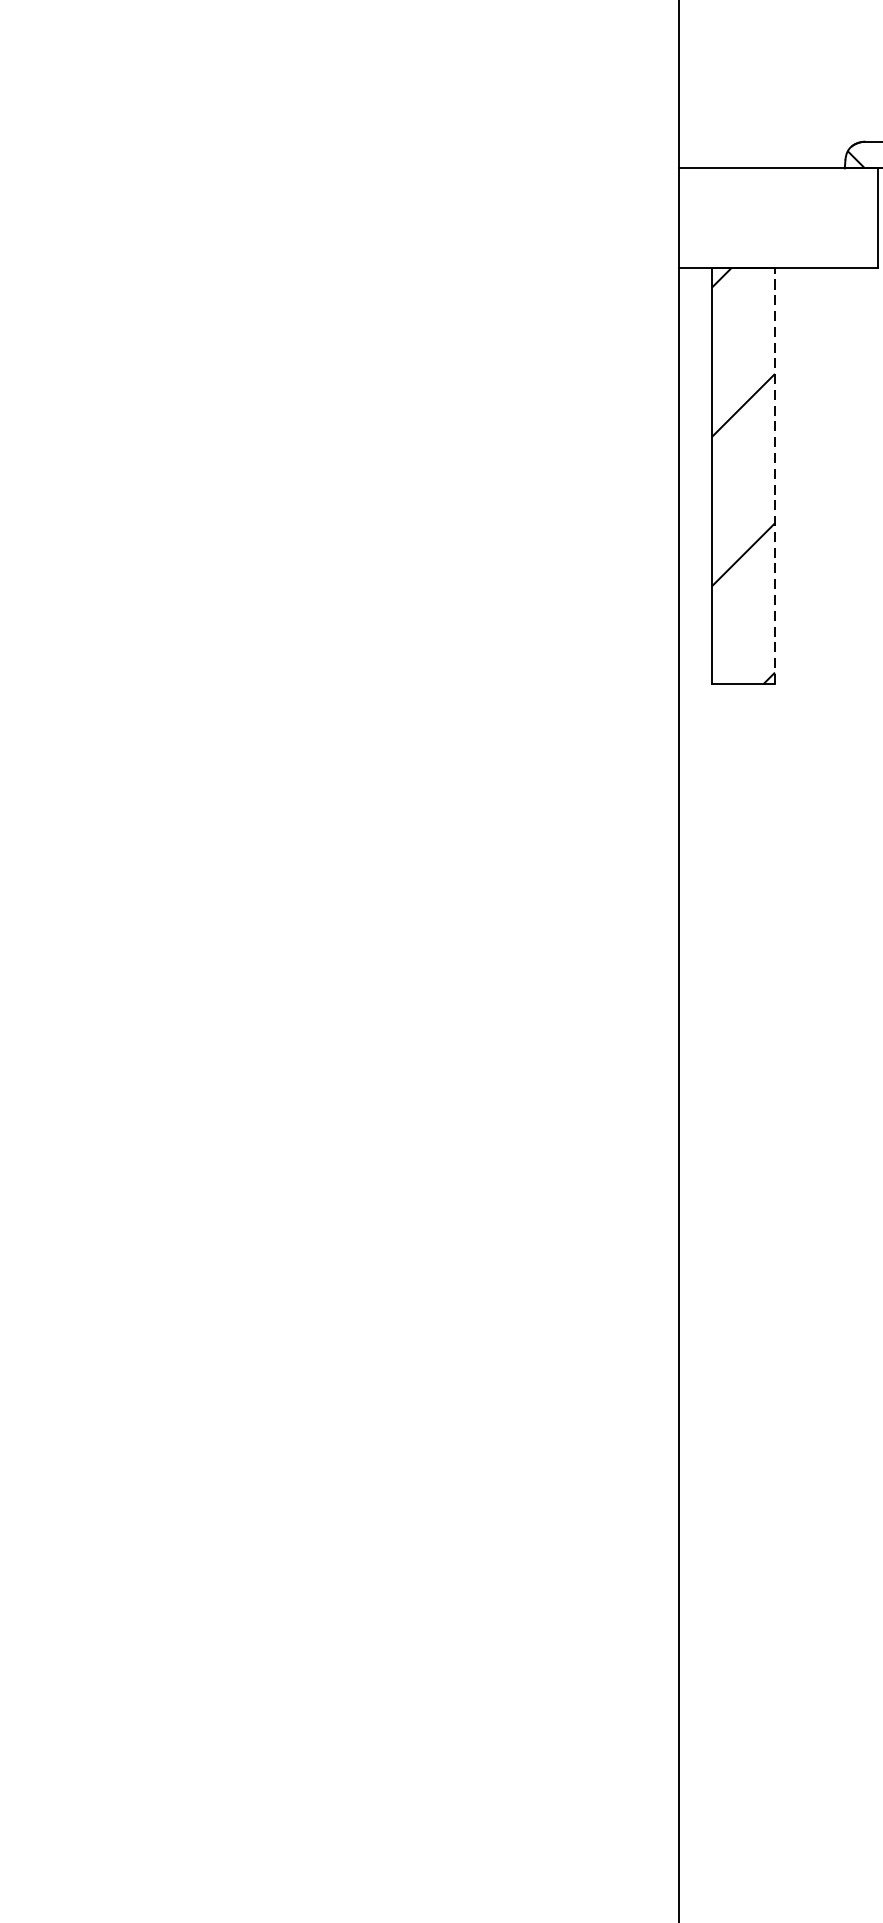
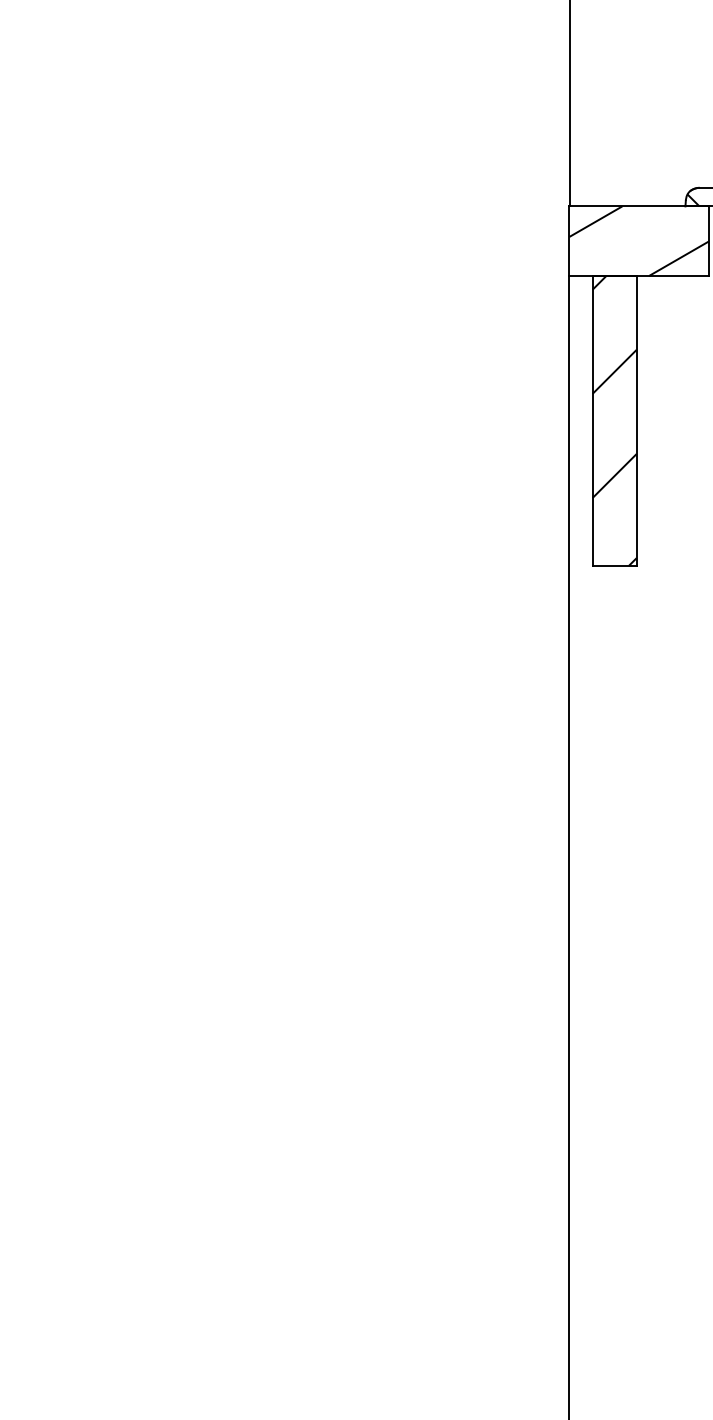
hatch: (777, 217) -> (638, 240), added
line: (774, 475) -> (636, 420), dashed -> solid

